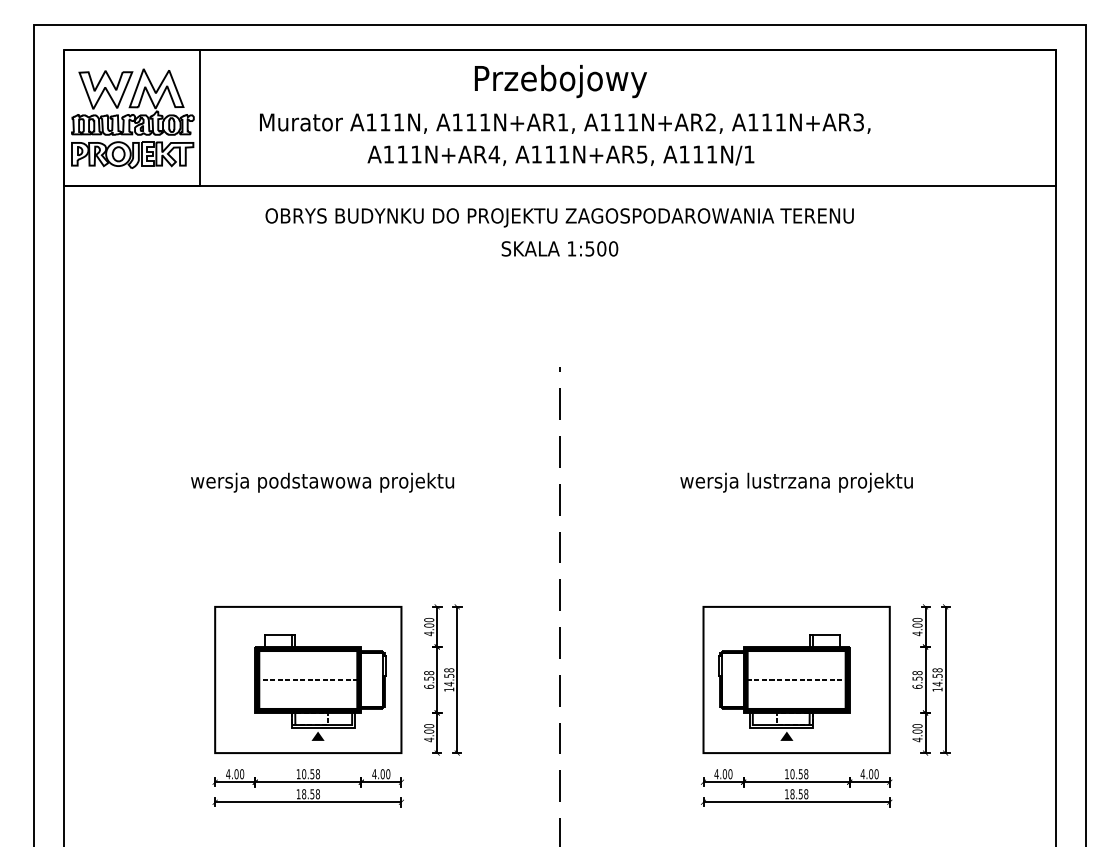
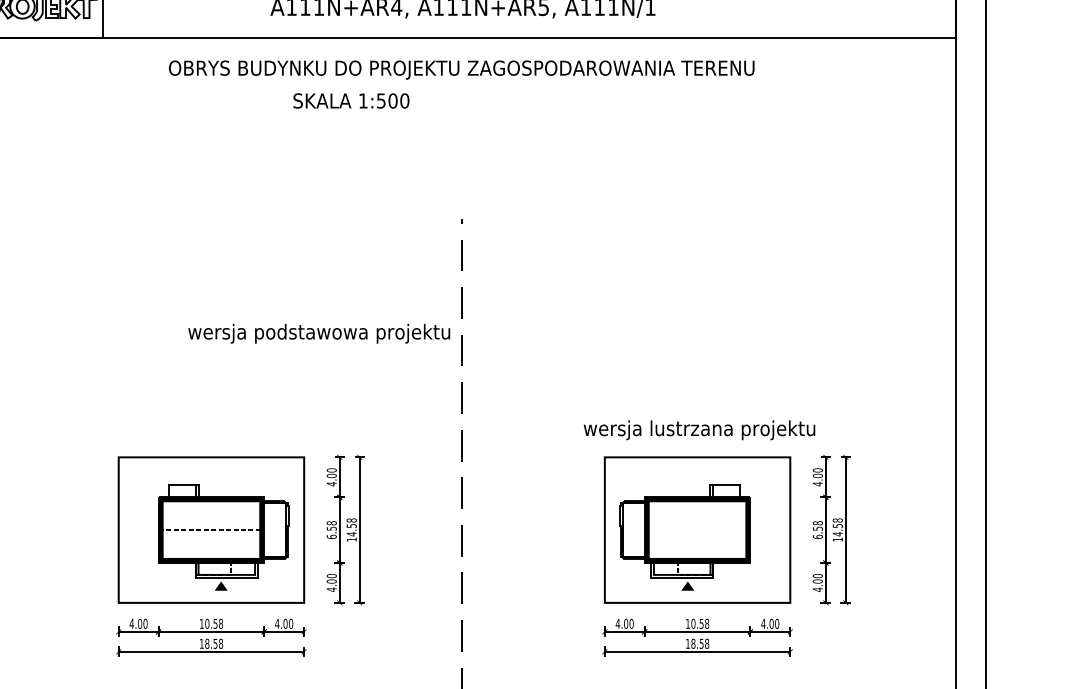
text: (559, 248) -> (351, 100), moved
text: (322, 482) -> (319, 333), moved
text: (796, 482) -> (699, 430), moved
line: (796, 680) -> (697, 530), removed

